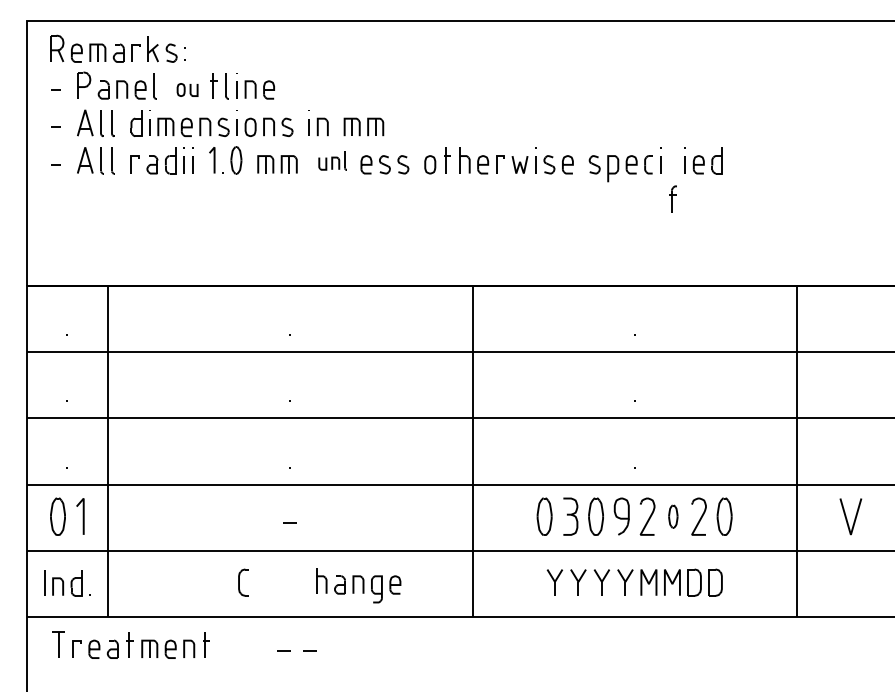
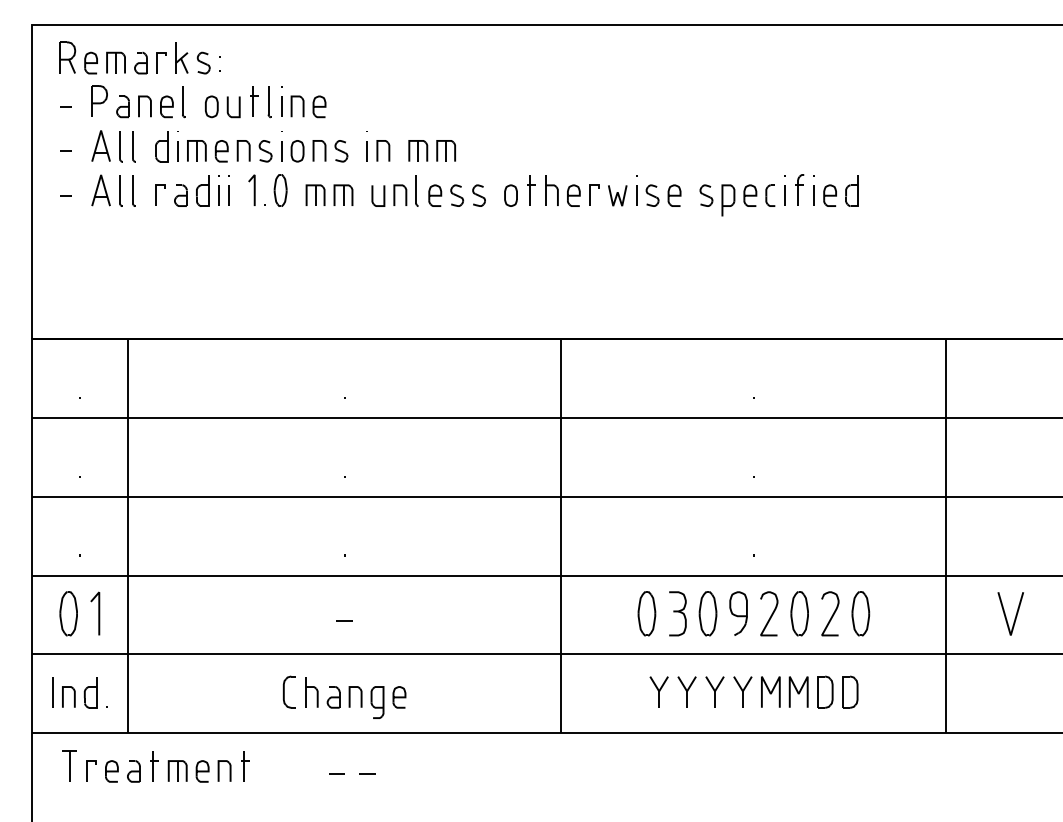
part: (187, 89) -> (222, 106), size x1.43
part: (332, 160) -> (394, 190), size x1.43
part: (672, 198) -> (798, 189), moved
part: (673, 516) -> (800, 613), size x1.67
part: (358, 585) -> (355, 697), moved

